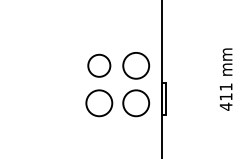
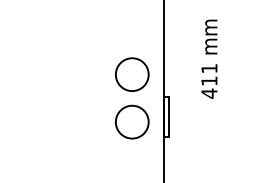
part: (99, 65) -> (85, 74), removed
text: (225, 79) -> (208, 59), moved
part: (99, 103) -> (85, 122), removed

